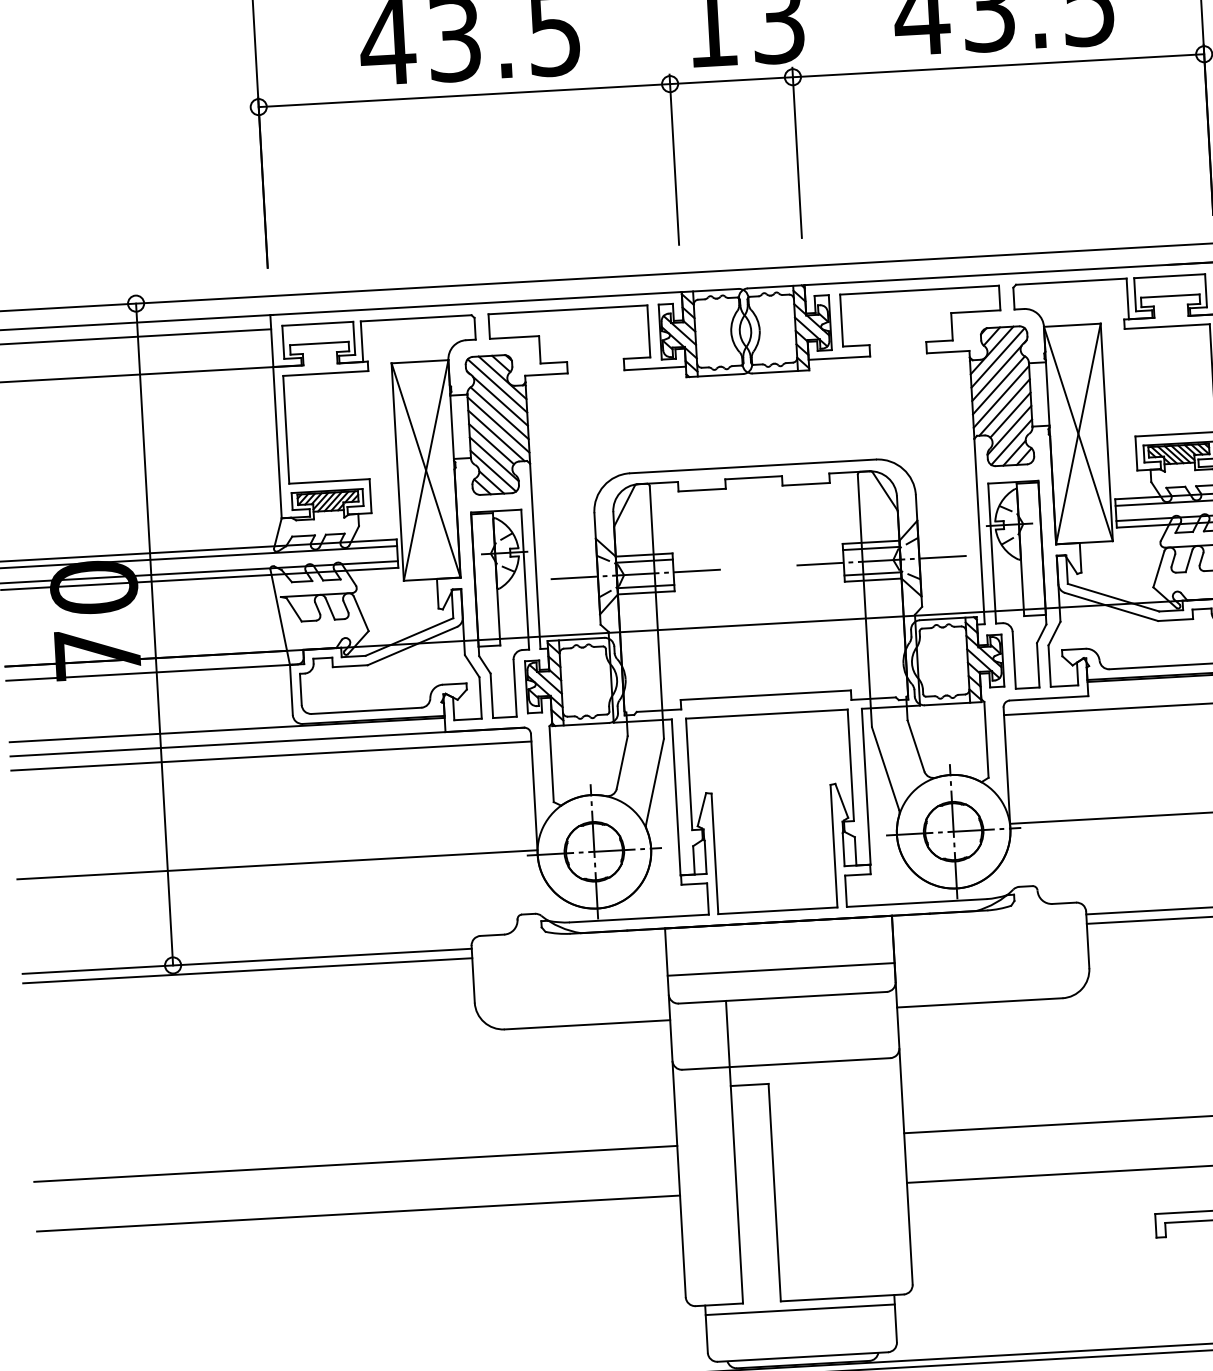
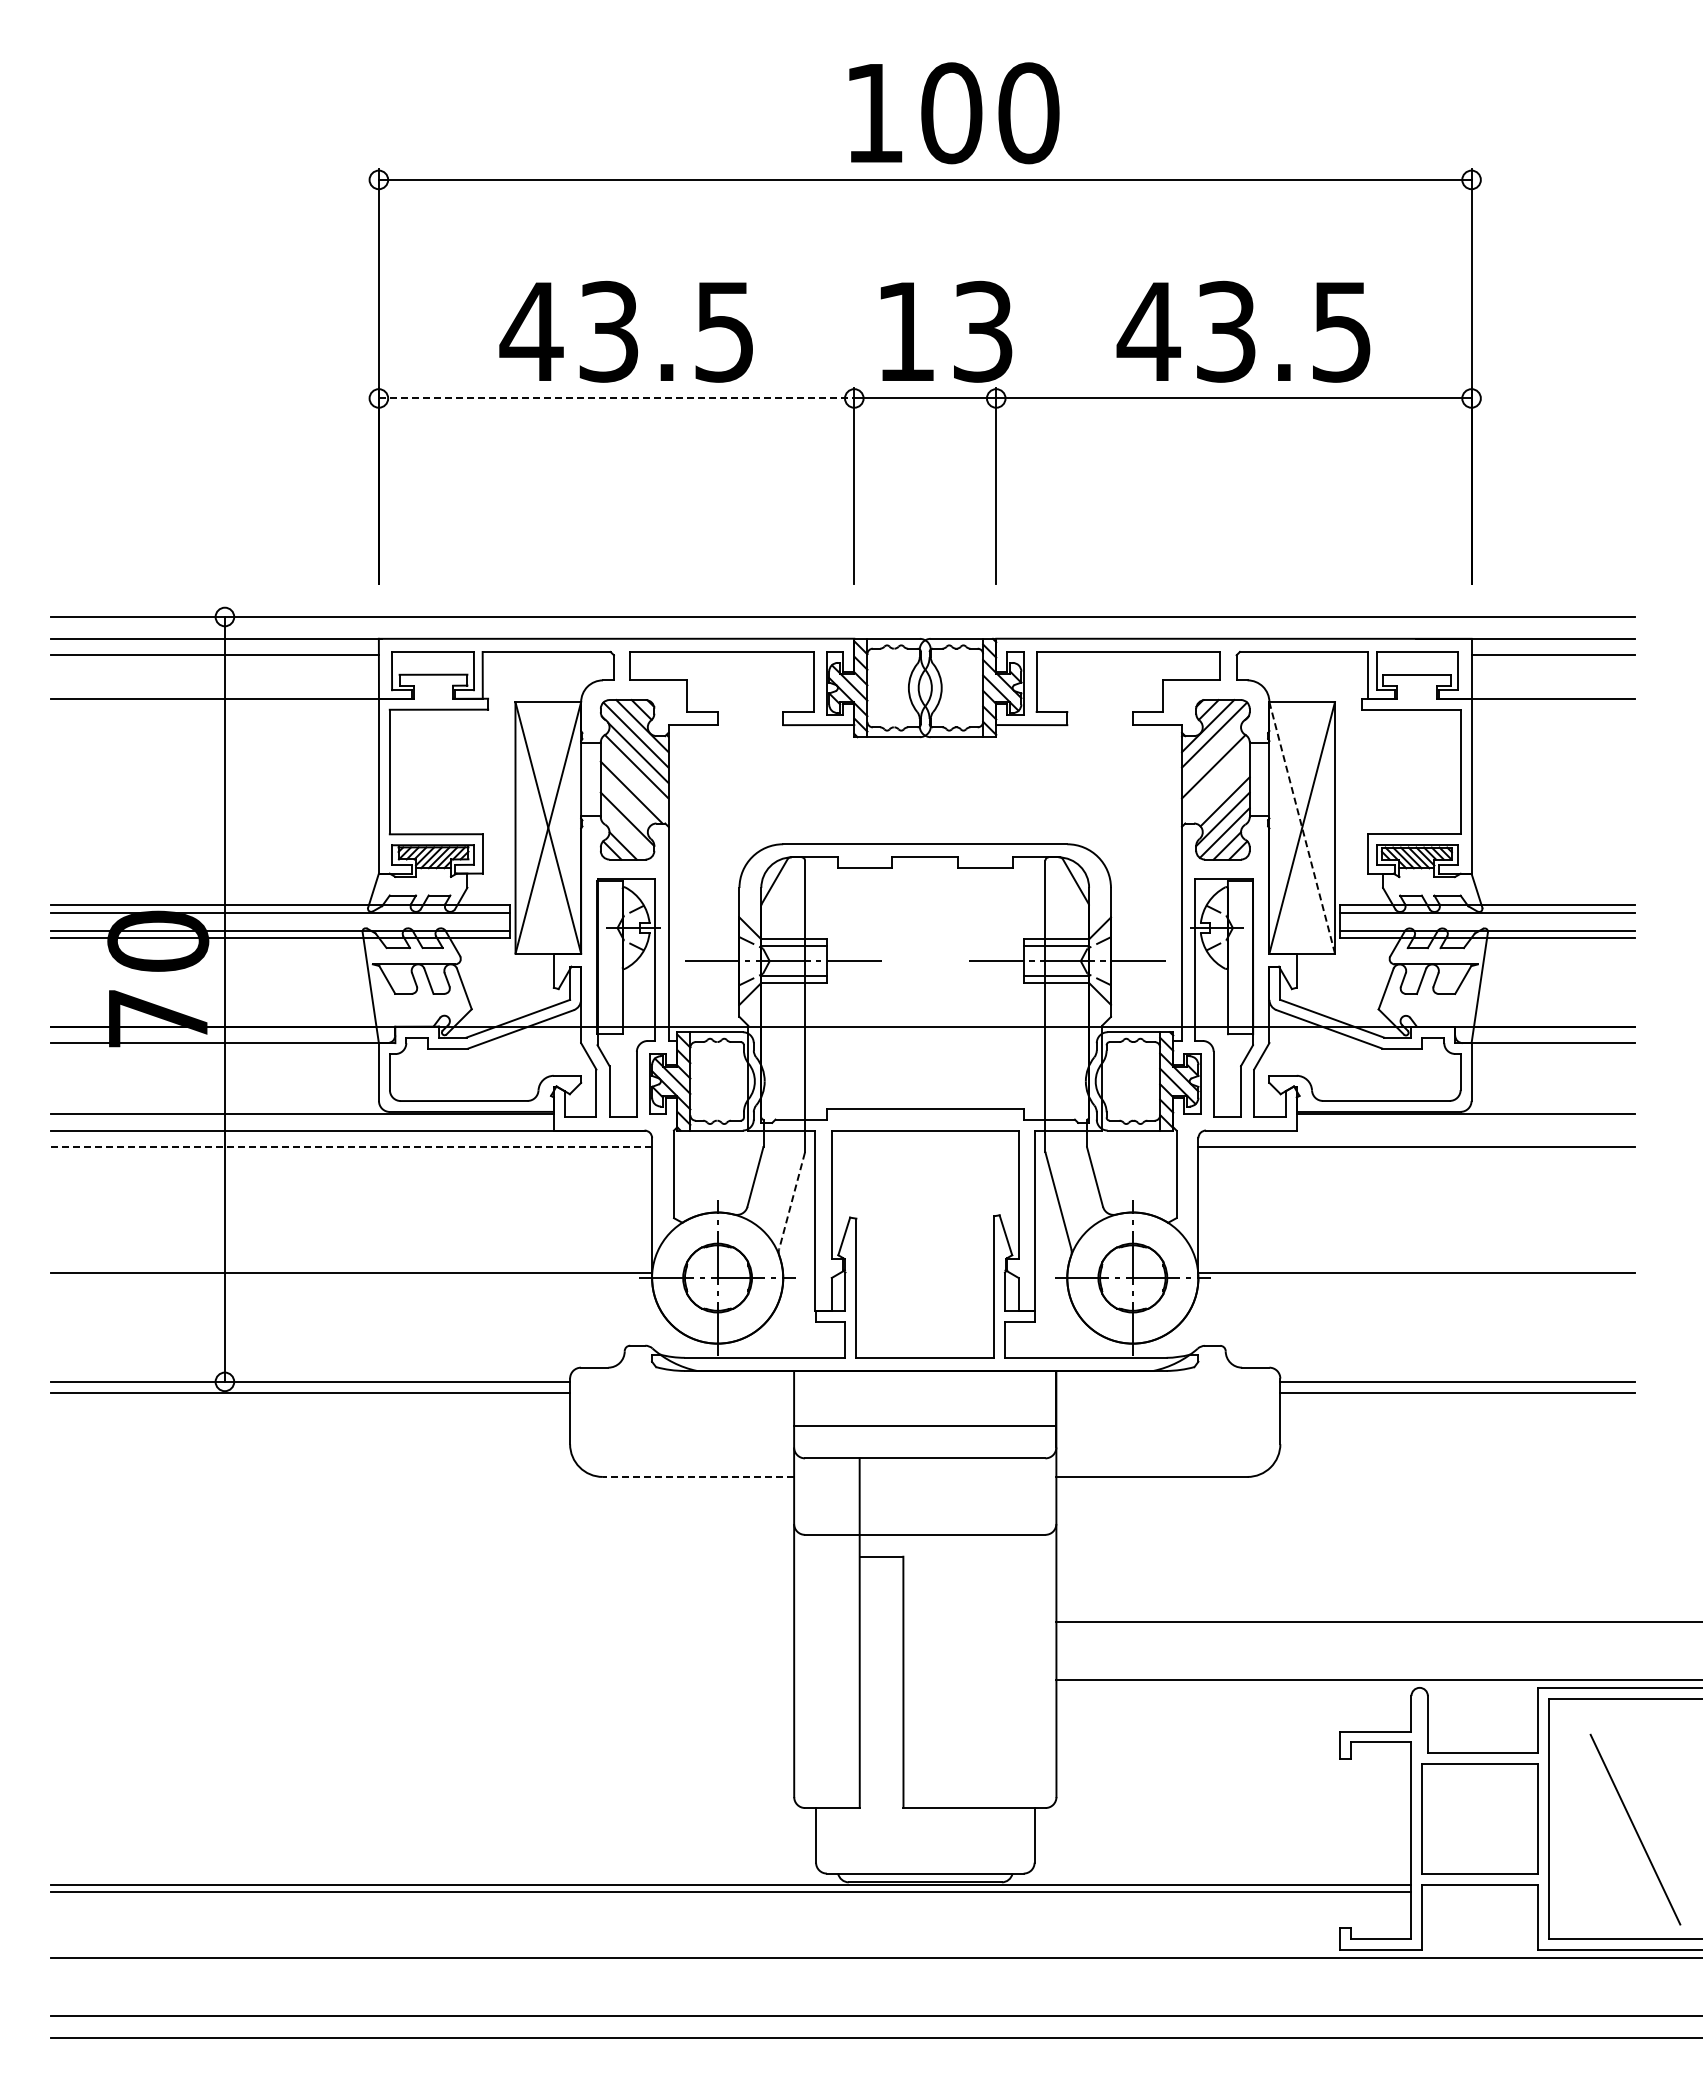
line: (464, 95) -> (616, 398), solid -> dashed
line: (997, 373) -> (1212, 752), removed
line: (1001, 397) -> (1215, 780), removed
line: (1004, 407) -> (1218, 792), removed
line: (498, 425) -> (634, 780), removed
line: (1078, 433) -> (1302, 827), solid -> dashed
line: (490, 443) -> (624, 801), removed
line: (493, 470) -> (625, 832), removed
line: (271, 755) -> (351, 1146), solid -> dashed
line: (655, 781) -> (792, 1201), solid -> dashed
line: (587, 1024) -> (698, 1476), solid -> dashed
line: (355, 1164) -> (422, 1622), removed
line: (358, 1213) -> (422, 1679), removed
line: (800, 1309) -> (925, 1818), removed

